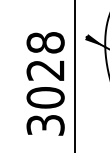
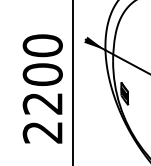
text: (45, 83) -> (42, 88), 3028 -> 2200

